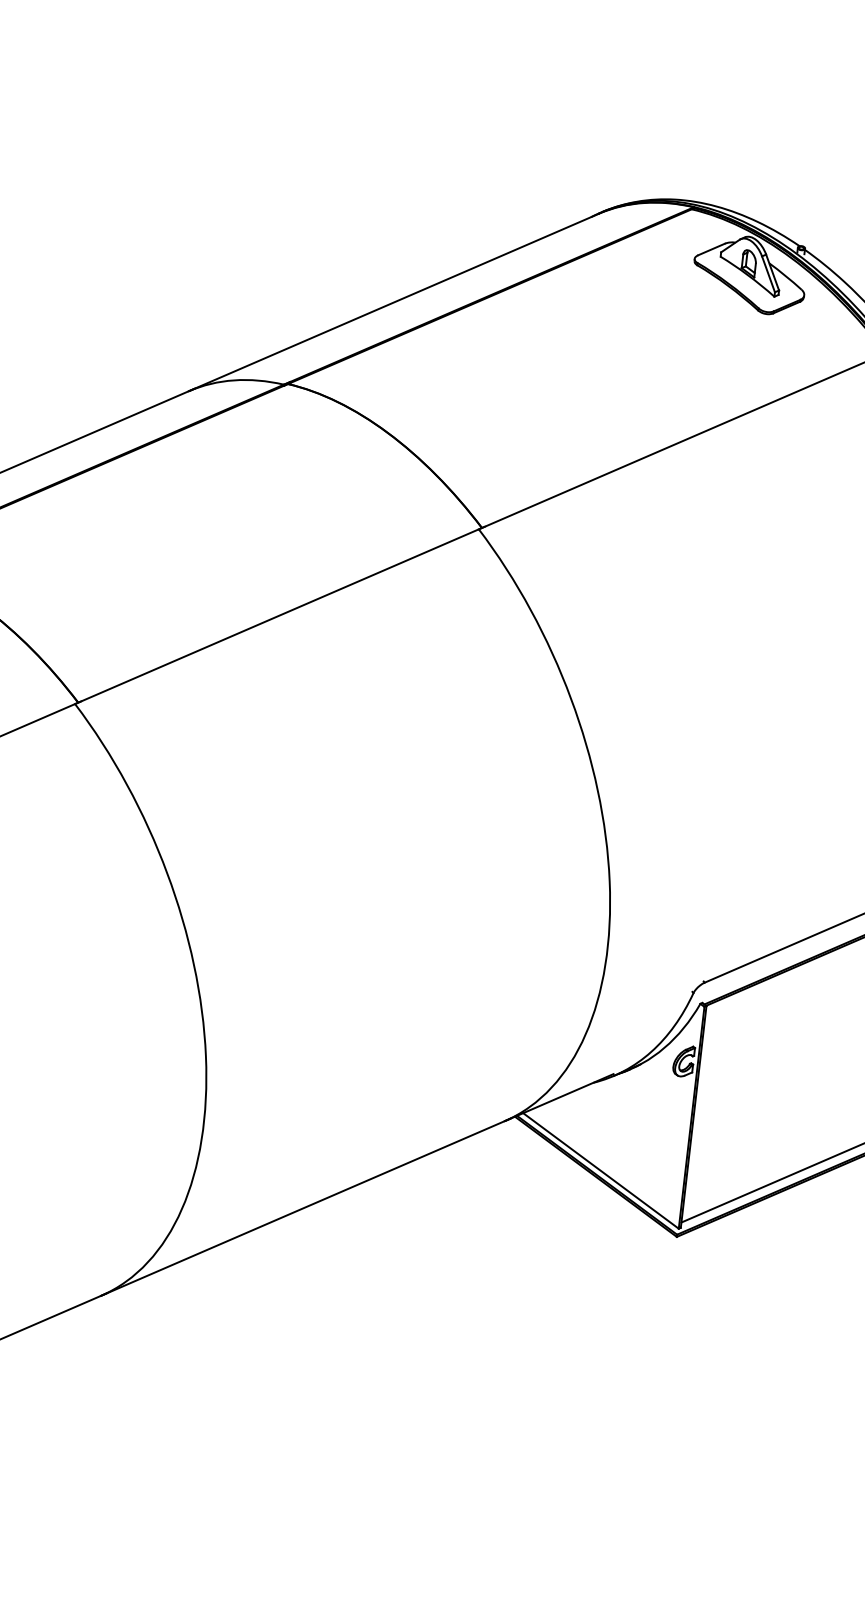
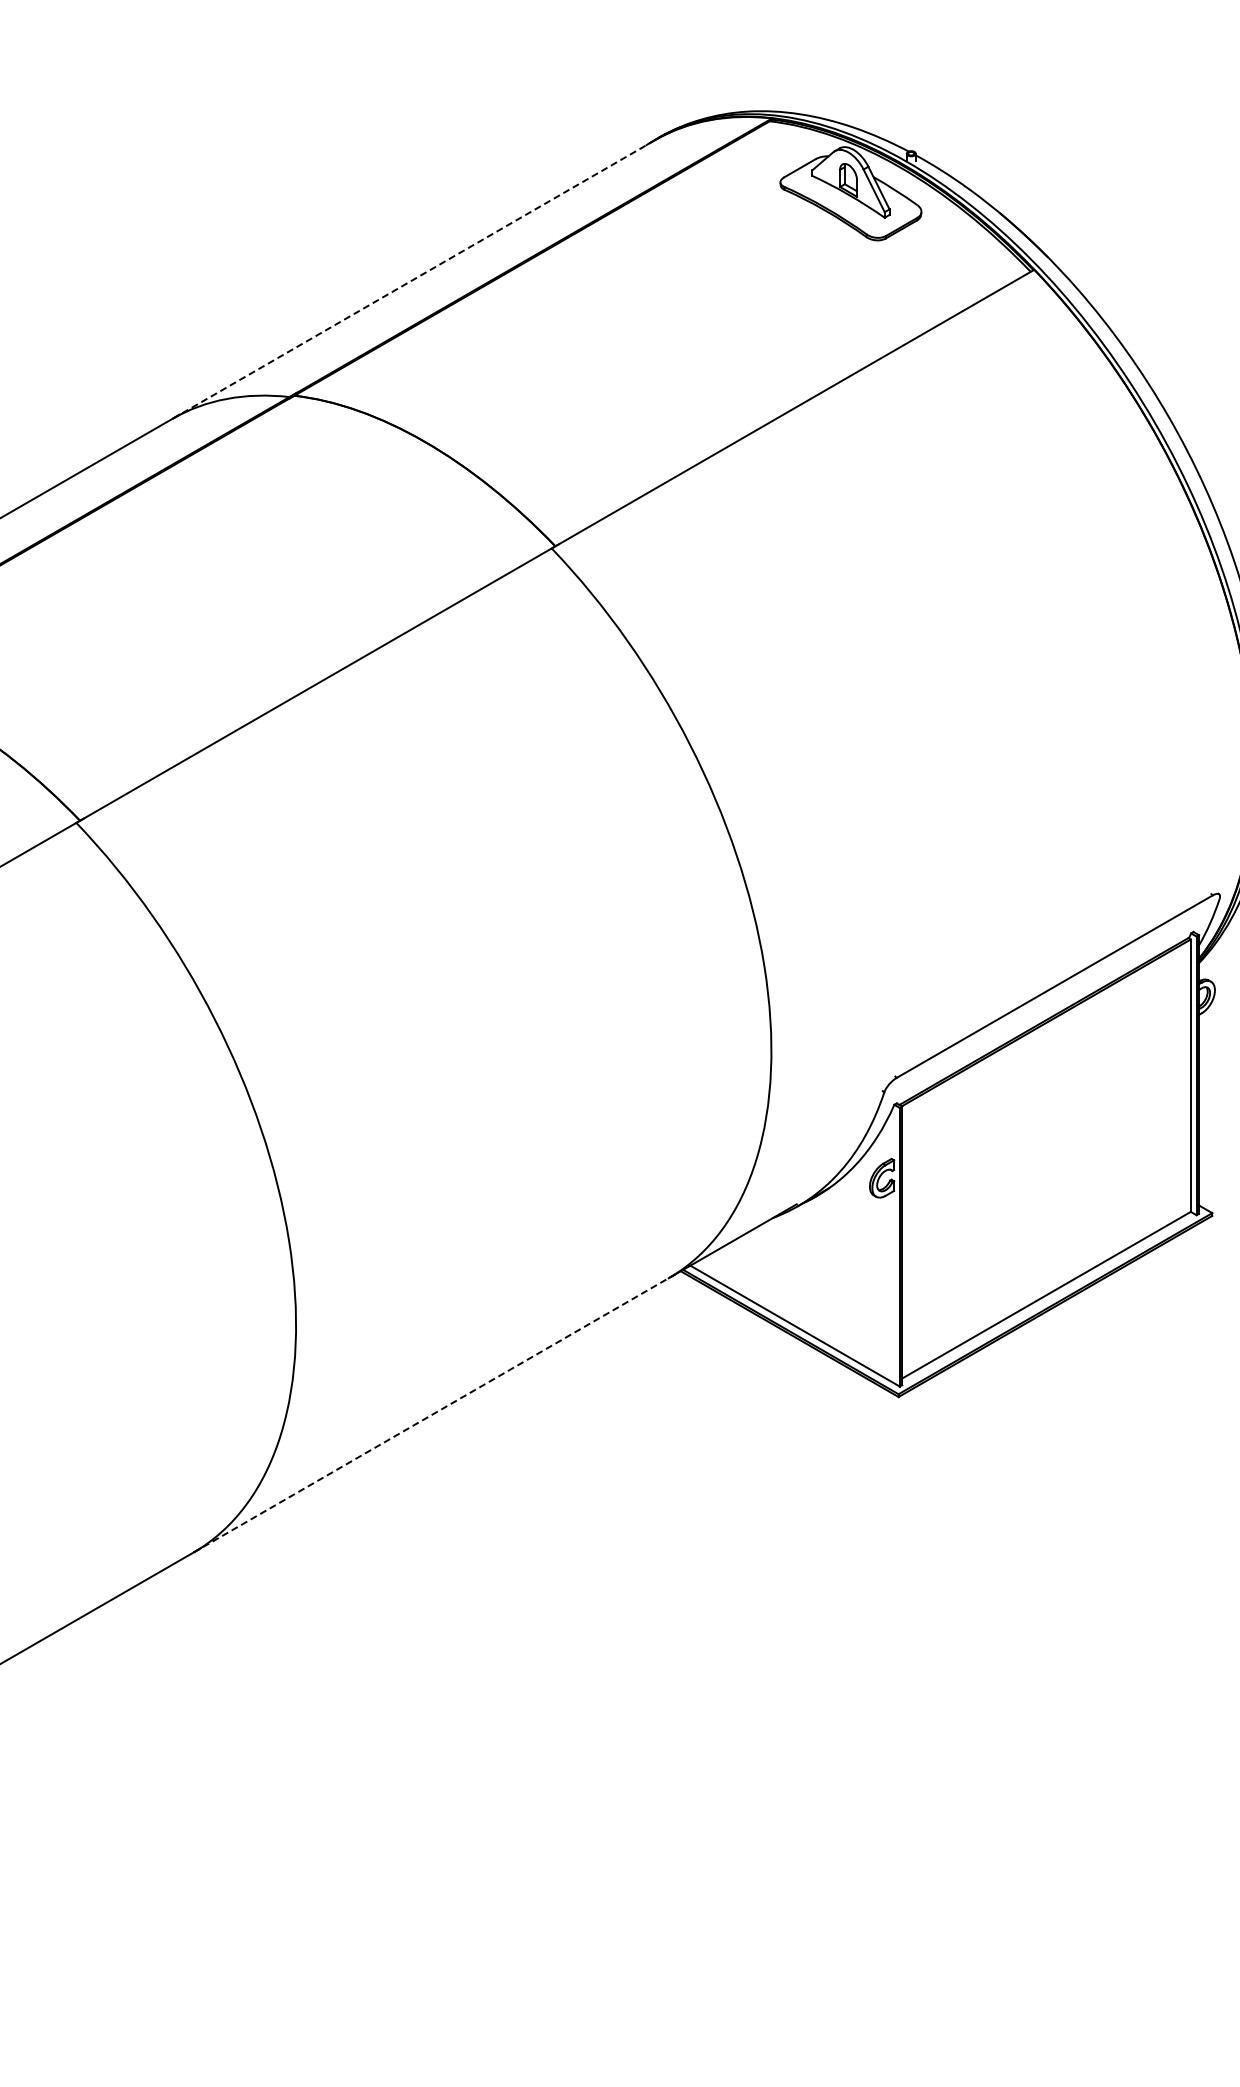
line: (393, 302) -> (413, 279), solid -> dashed
line: (305, 1207) -> (434, 1413), solid -> dashed

